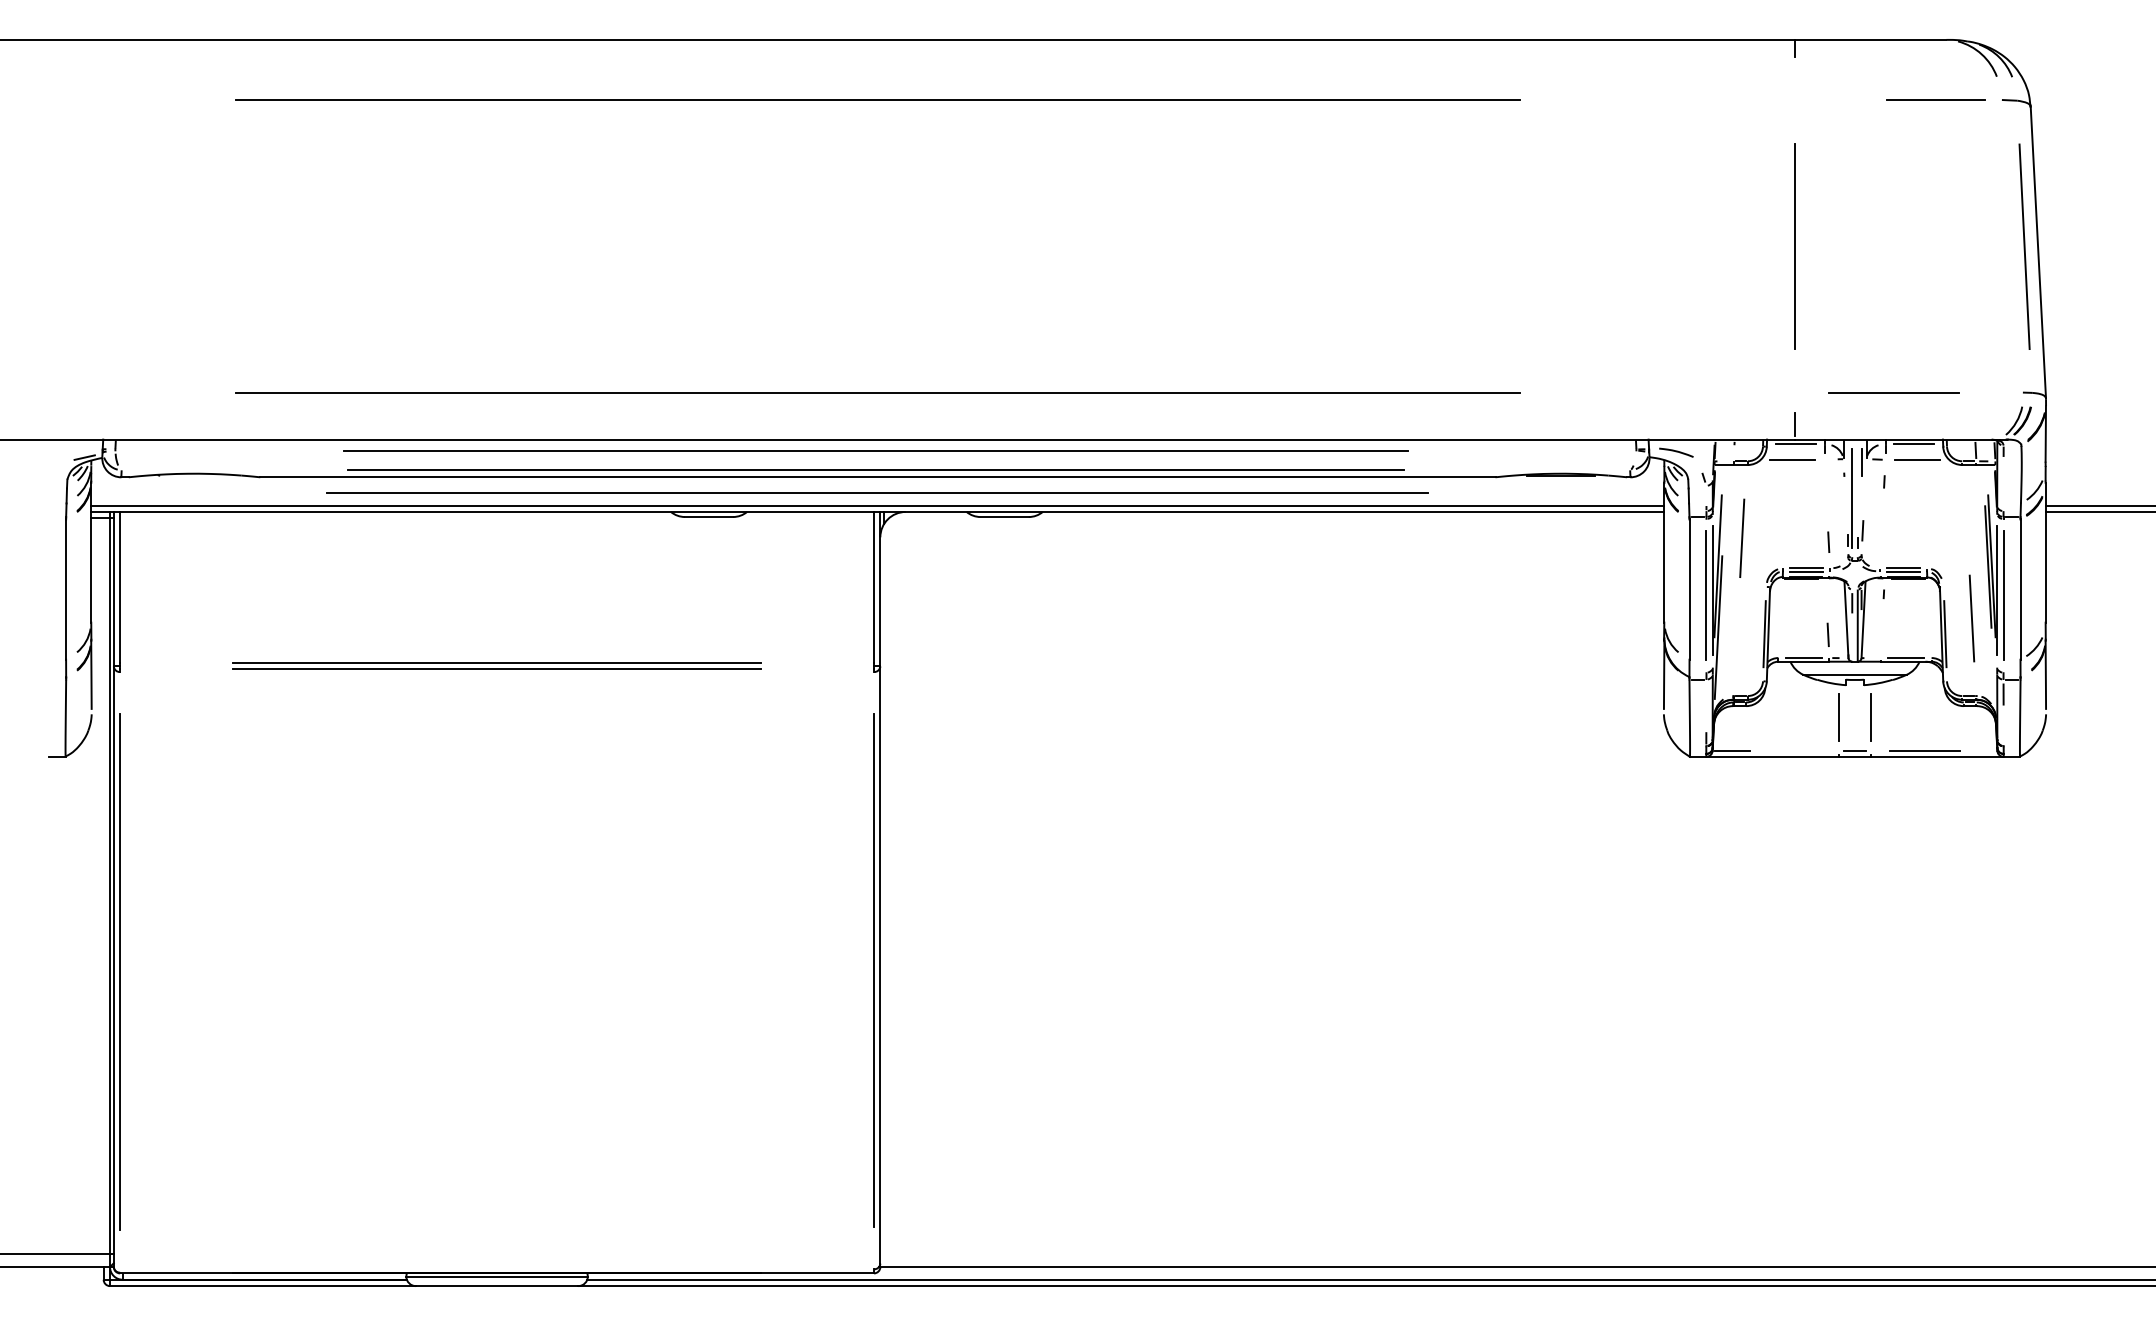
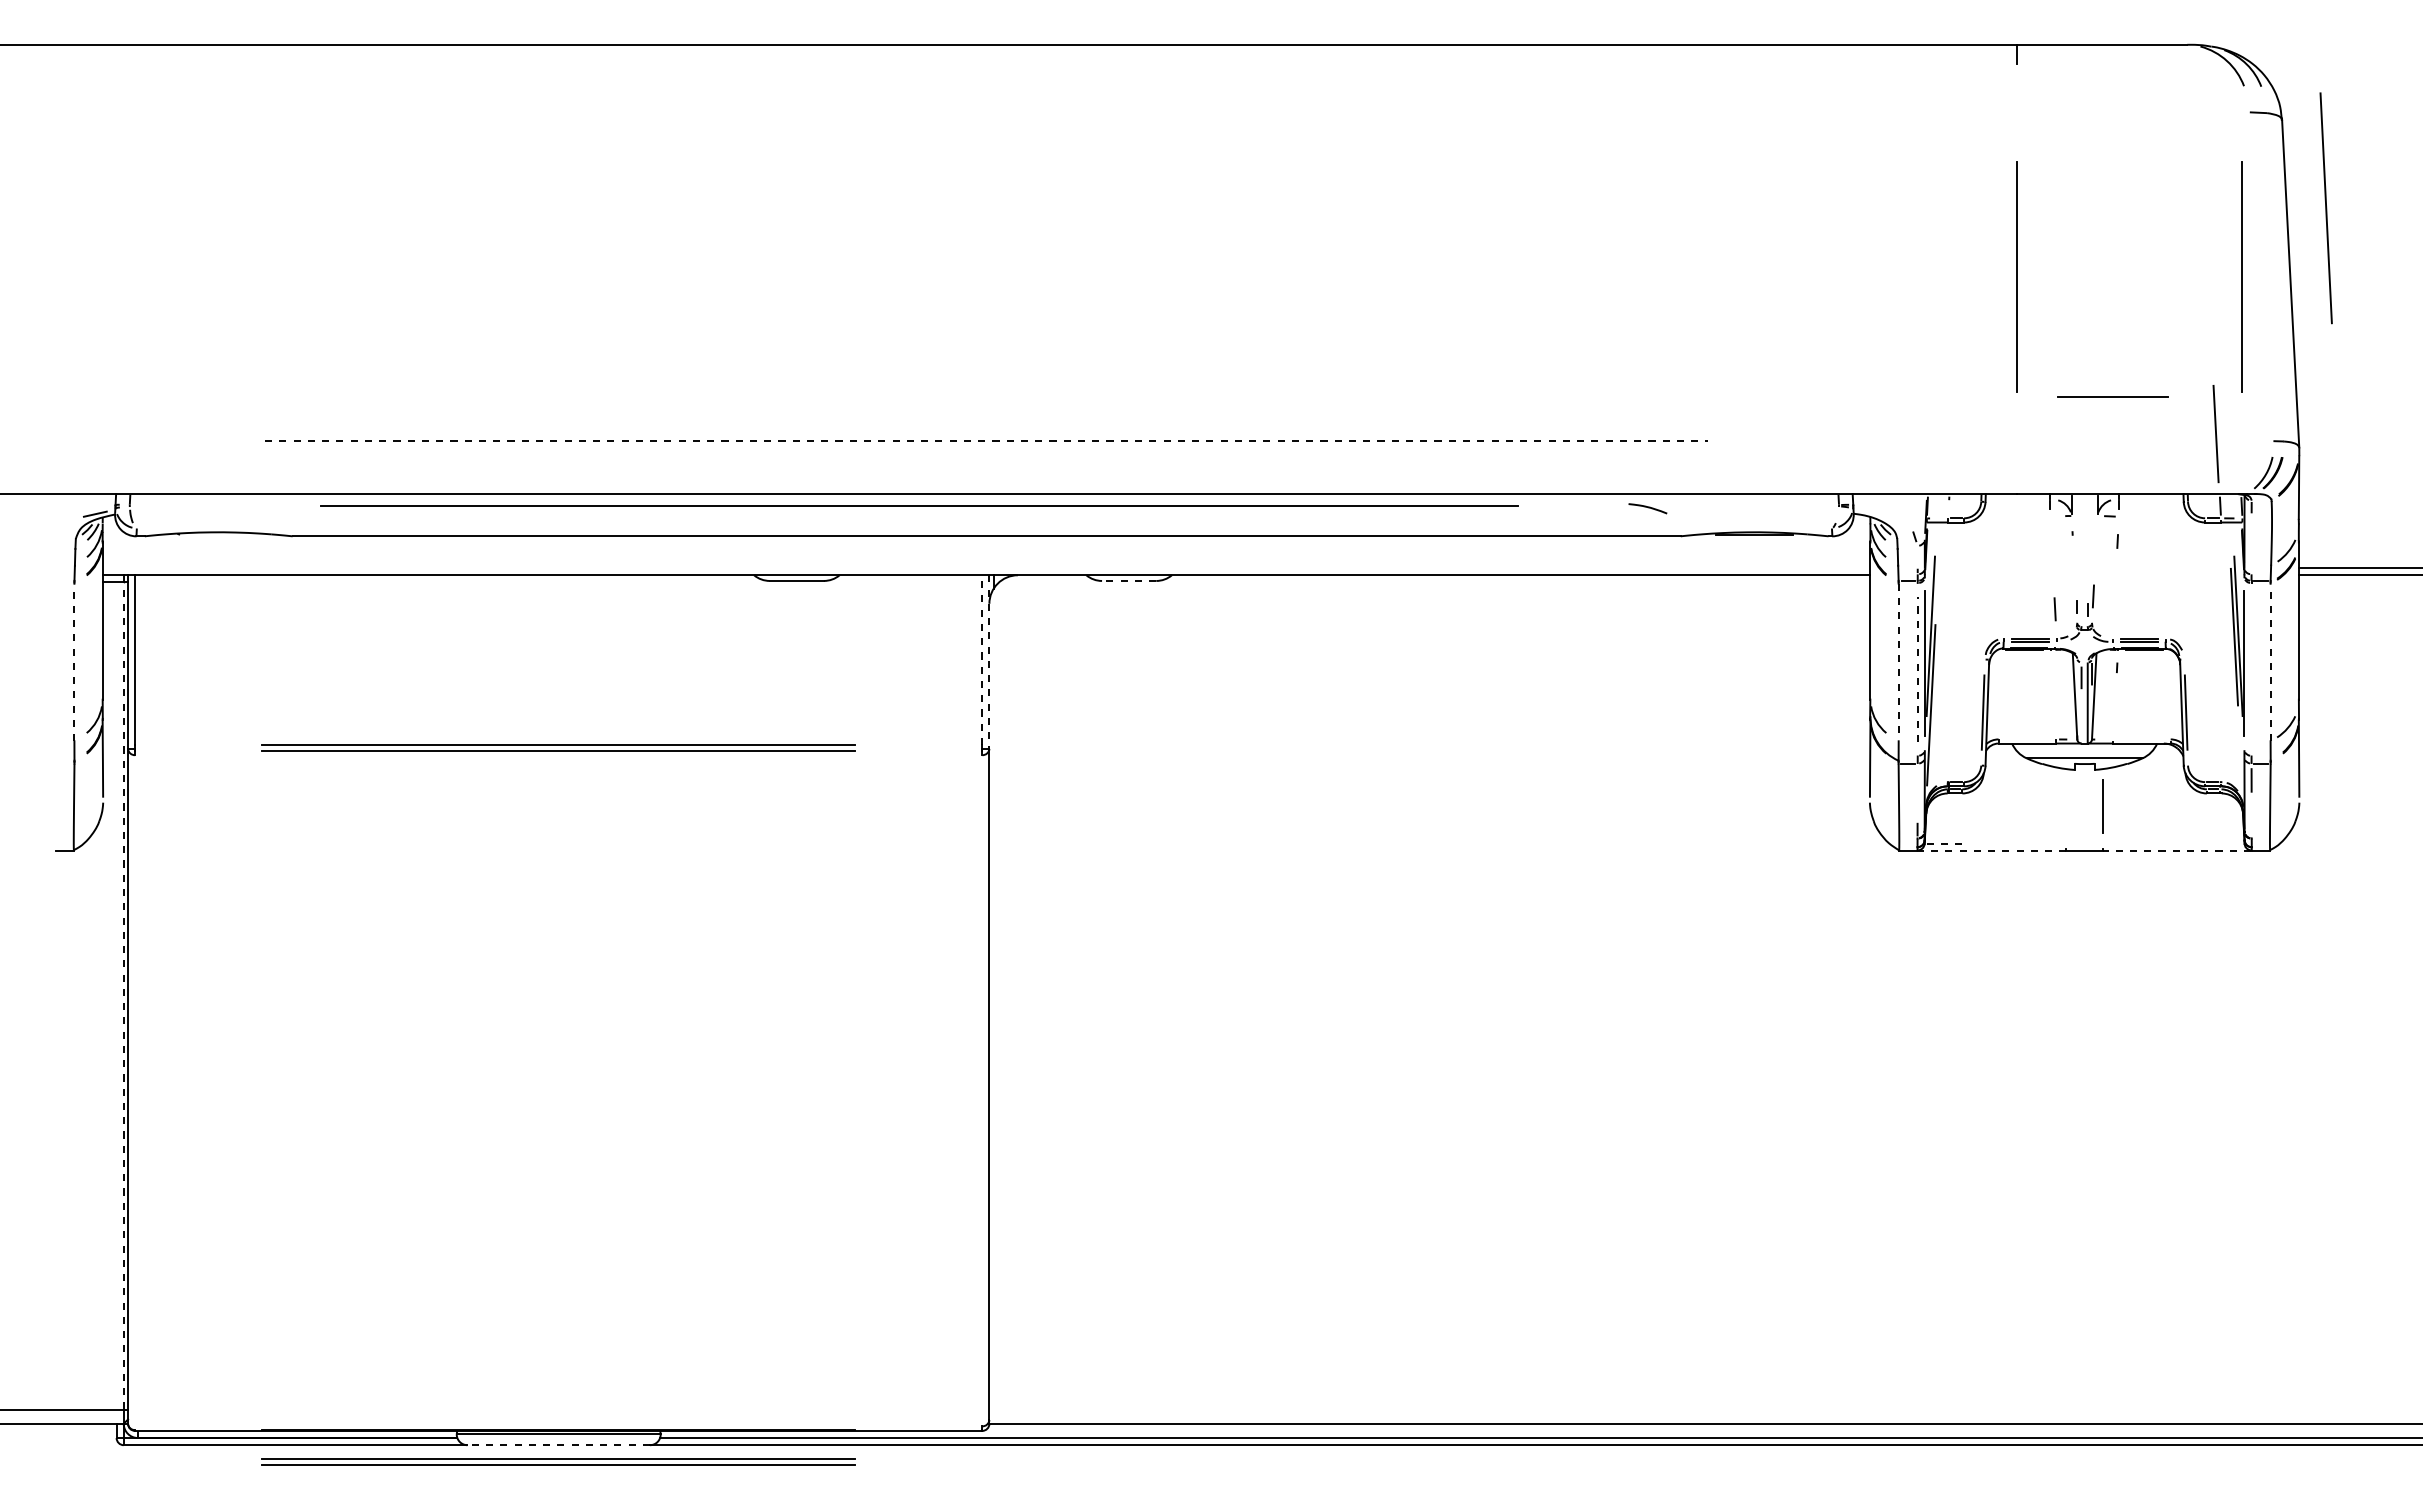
line: (1935, 99) -> (2112, 396), moved
line: (877, 100) -> (986, 112), removed
line: (1994, 246) -> (2241, 276), added
line: (2023, 246) -> (2325, 208), moved
line: (878, 392) -> (987, 441), solid -> dashed
line: (1894, 392) -> (2128, 441), removed
line: (1795, 424) -> (2017, 476), removed
line: (1795, 444) -> (2017, 499), removed
line: (1913, 444) -> (2150, 499), removed
line: (875, 449) -> (919, 505), moved
curve: (1676, 451) -> (1647, 507), moved
line: (1792, 459) -> (2014, 516), removed
line: (1917, 459) -> (2154, 516), removed
line: (1862, 462) -> (2092, 519), removed
line: (875, 470) -> (984, 528), removed
line: (877, 492) -> (986, 553), removed
line: (1852, 498) -> (2081, 560), removed
line: (877, 505) -> (986, 568), removed
line: (1004, 516) -> (1128, 580), solid -> dashed
line: (1741, 537) -> (1957, 604), removed
line: (874, 587) -> (982, 660), solid -> dashed
line: (66, 589) -> (74, 662), solid -> dashed
line: (880, 589) -> (989, 662), solid -> dashed
line: (1689, 589) -> (1898, 662), solid -> dashed
line: (2020, 589) -> (2270, 662), solid -> dashed
line: (1706, 595) -> (1917, 669), solid -> dashed
line: (2003, 595) -> (2251, 669), removed
line: (1971, 618) -> (2215, 434), moved
line: (1828, 634) -> (2054, 713), removed
line: (1804, 658) -> (2027, 739), removed
line: (1905, 658) -> (2141, 739), removed
line: (1838, 717) -> (2066, 806), removed
line: (1732, 750) -> (1946, 843), solid -> dashed
line: (1854, 750) -> (2084, 843), removed
line: (1925, 750) -> (2163, 843), removed
line: (1773, 756) -> (1992, 850), solid -> dashed
line: (1936, 756) -> (2176, 850), solid -> dashed
line: (109, 885) -> (123, 995), solid -> dashed
line: (874, 970) -> (982, 1090), removed
line: (120, 972) -> (135, 1092), removed
line: (496, 1286) -> (558, 1445), solid -> dashed
part: (496, 1300) -> (558, 1461), added

